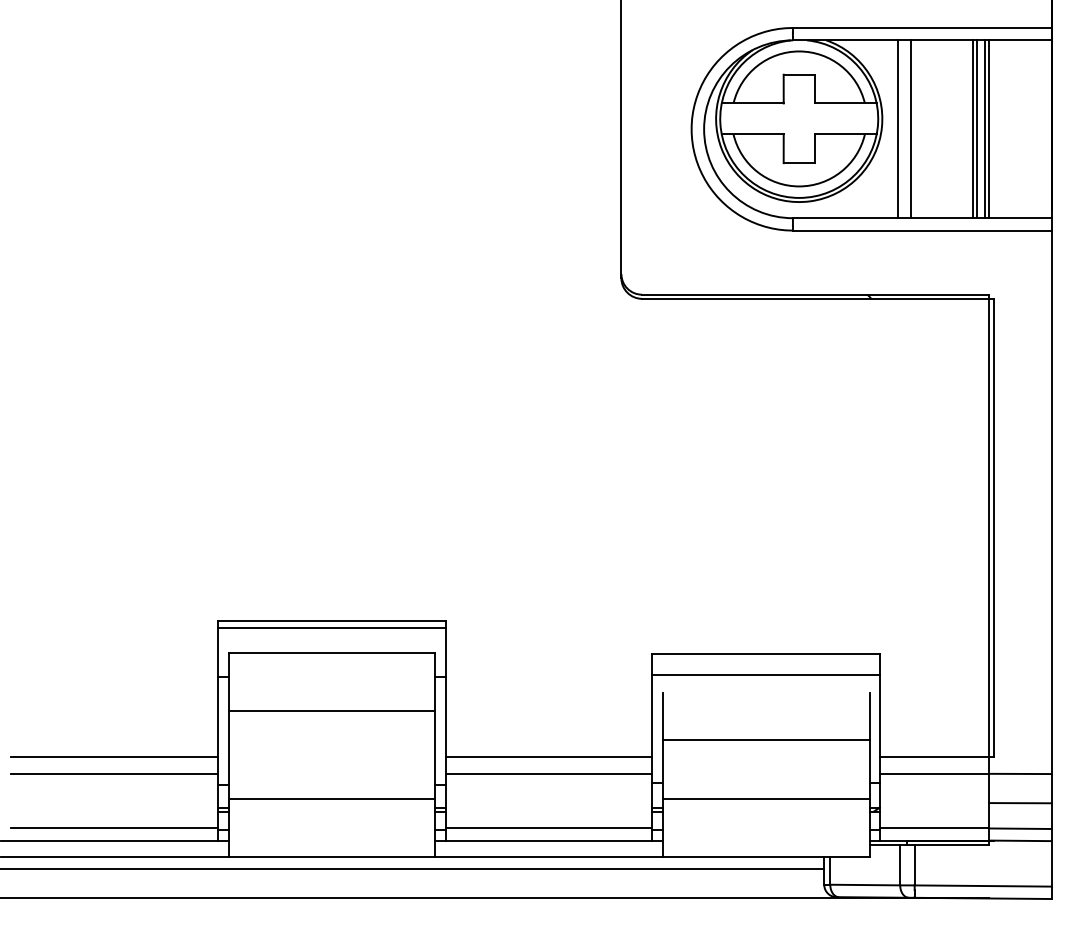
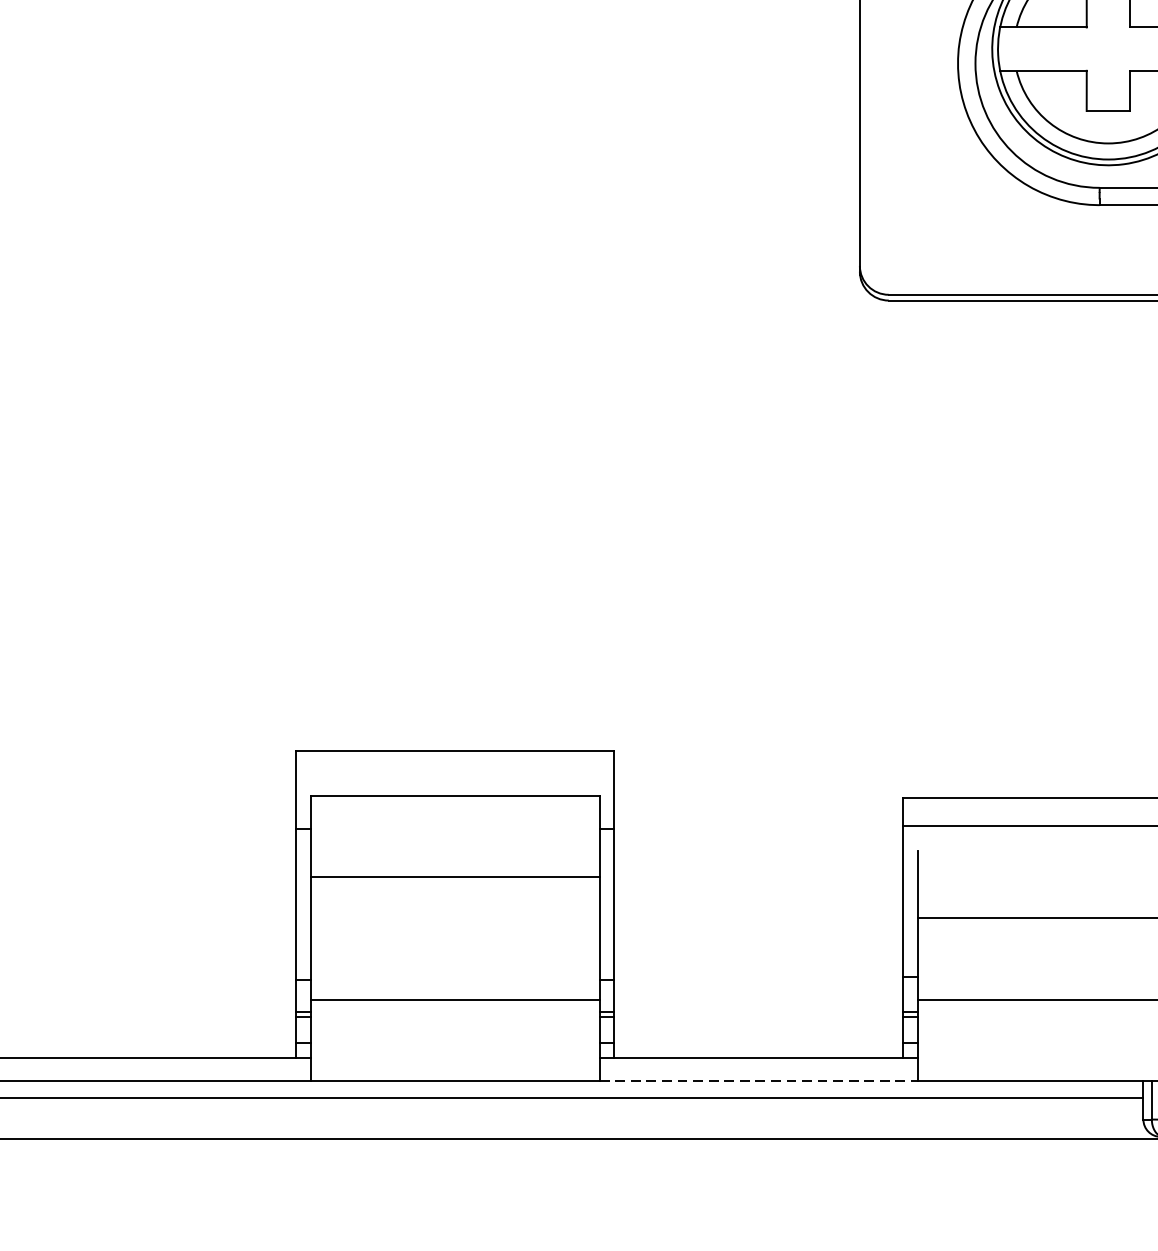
line: (331, 627) -> (454, 759), removed
line: (114, 757) -> (151, 941), removed
line: (548, 757) -> (757, 941), removed
line: (114, 773) -> (151, 964), removed
line: (548, 773) -> (757, 964), removed
line: (114, 827) -> (151, 1039), removed
line: (548, 827) -> (757, 1039), removed
line: (549, 857) -> (759, 1081), solid -> dashed

